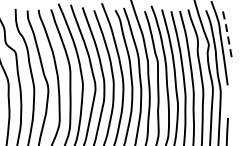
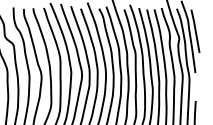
line: (227, 35) -> (195, 30), dashed -> solid

